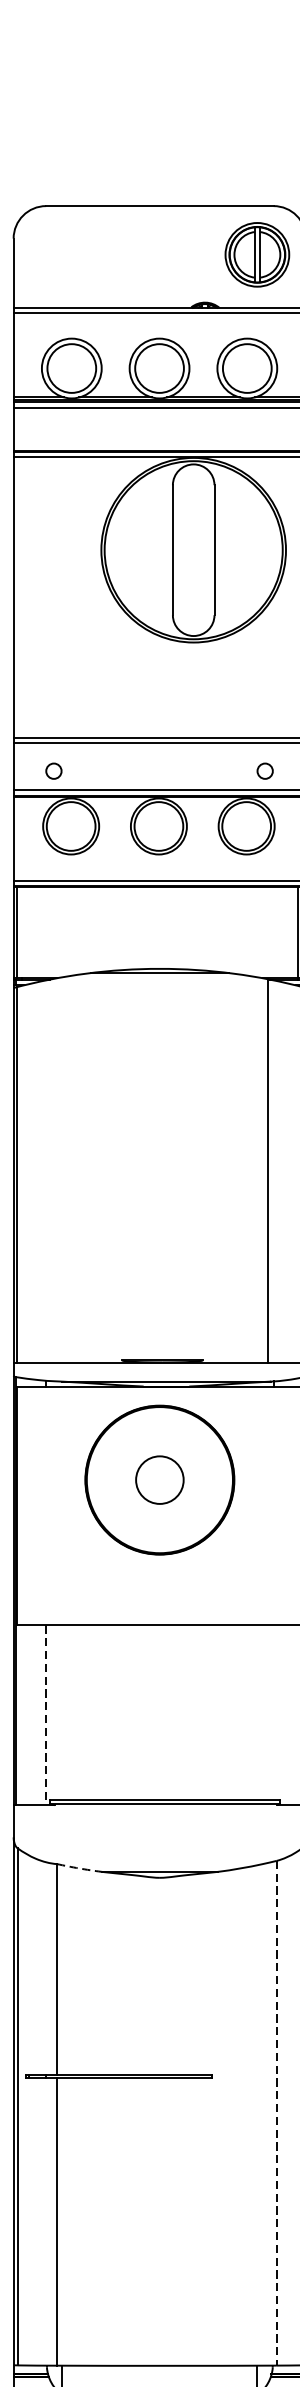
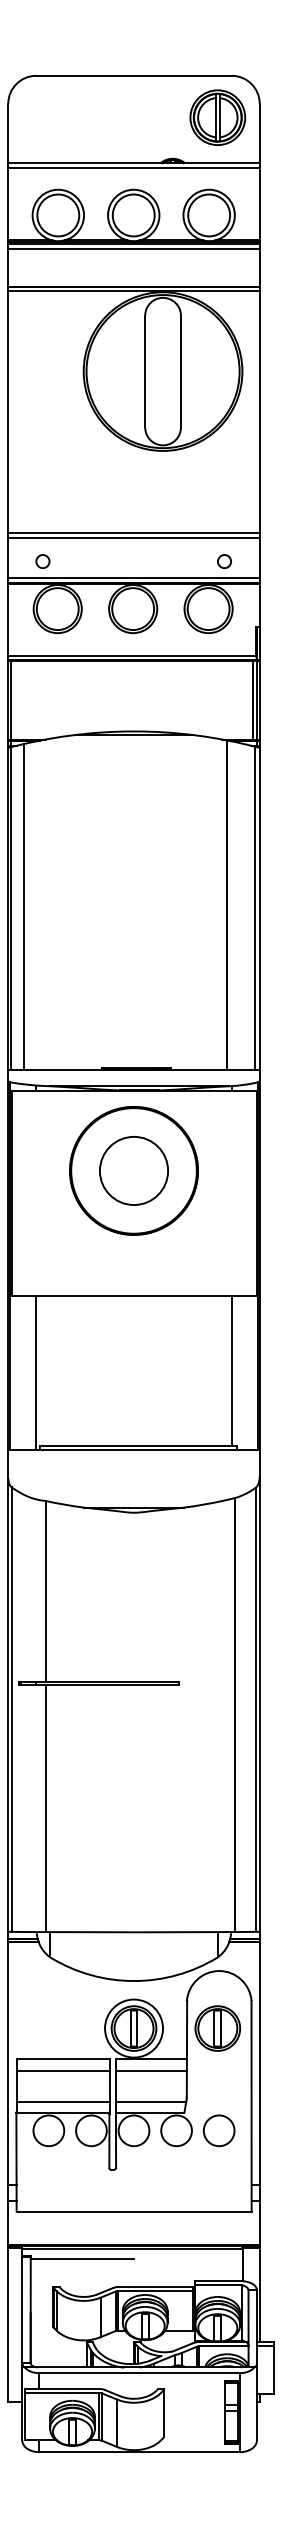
line: (32, 1172) -> (24, 906), added
circle: (159, 1479) -> (133, 1170), size x1.67
line: (273, 1712) -> (231, 1370), added
line: (46, 1715) -> (36, 1373), dashed -> solid
arc: (79, 1868) -> (64, 1504), dashed -> solid
line: (276, 2113) -> (234, 1715), dashed -> solid

